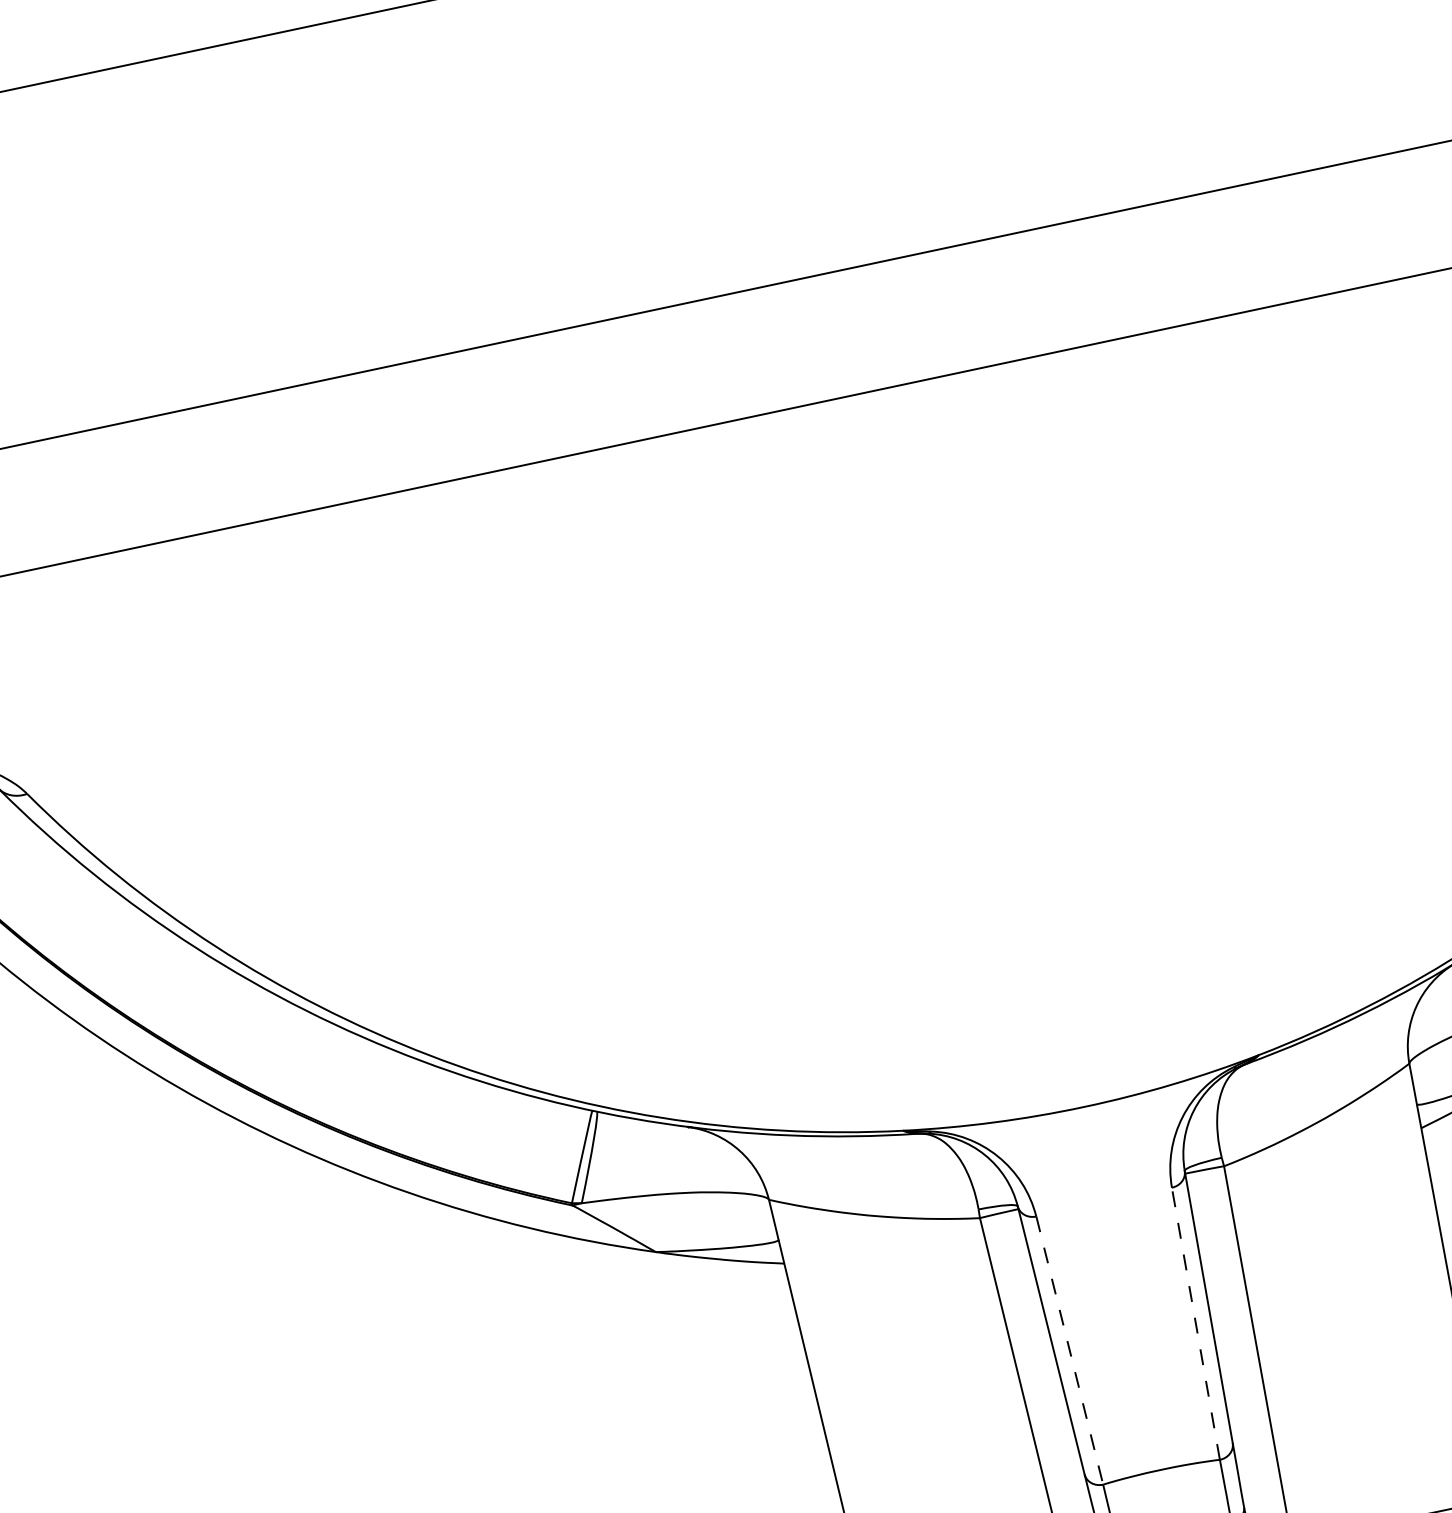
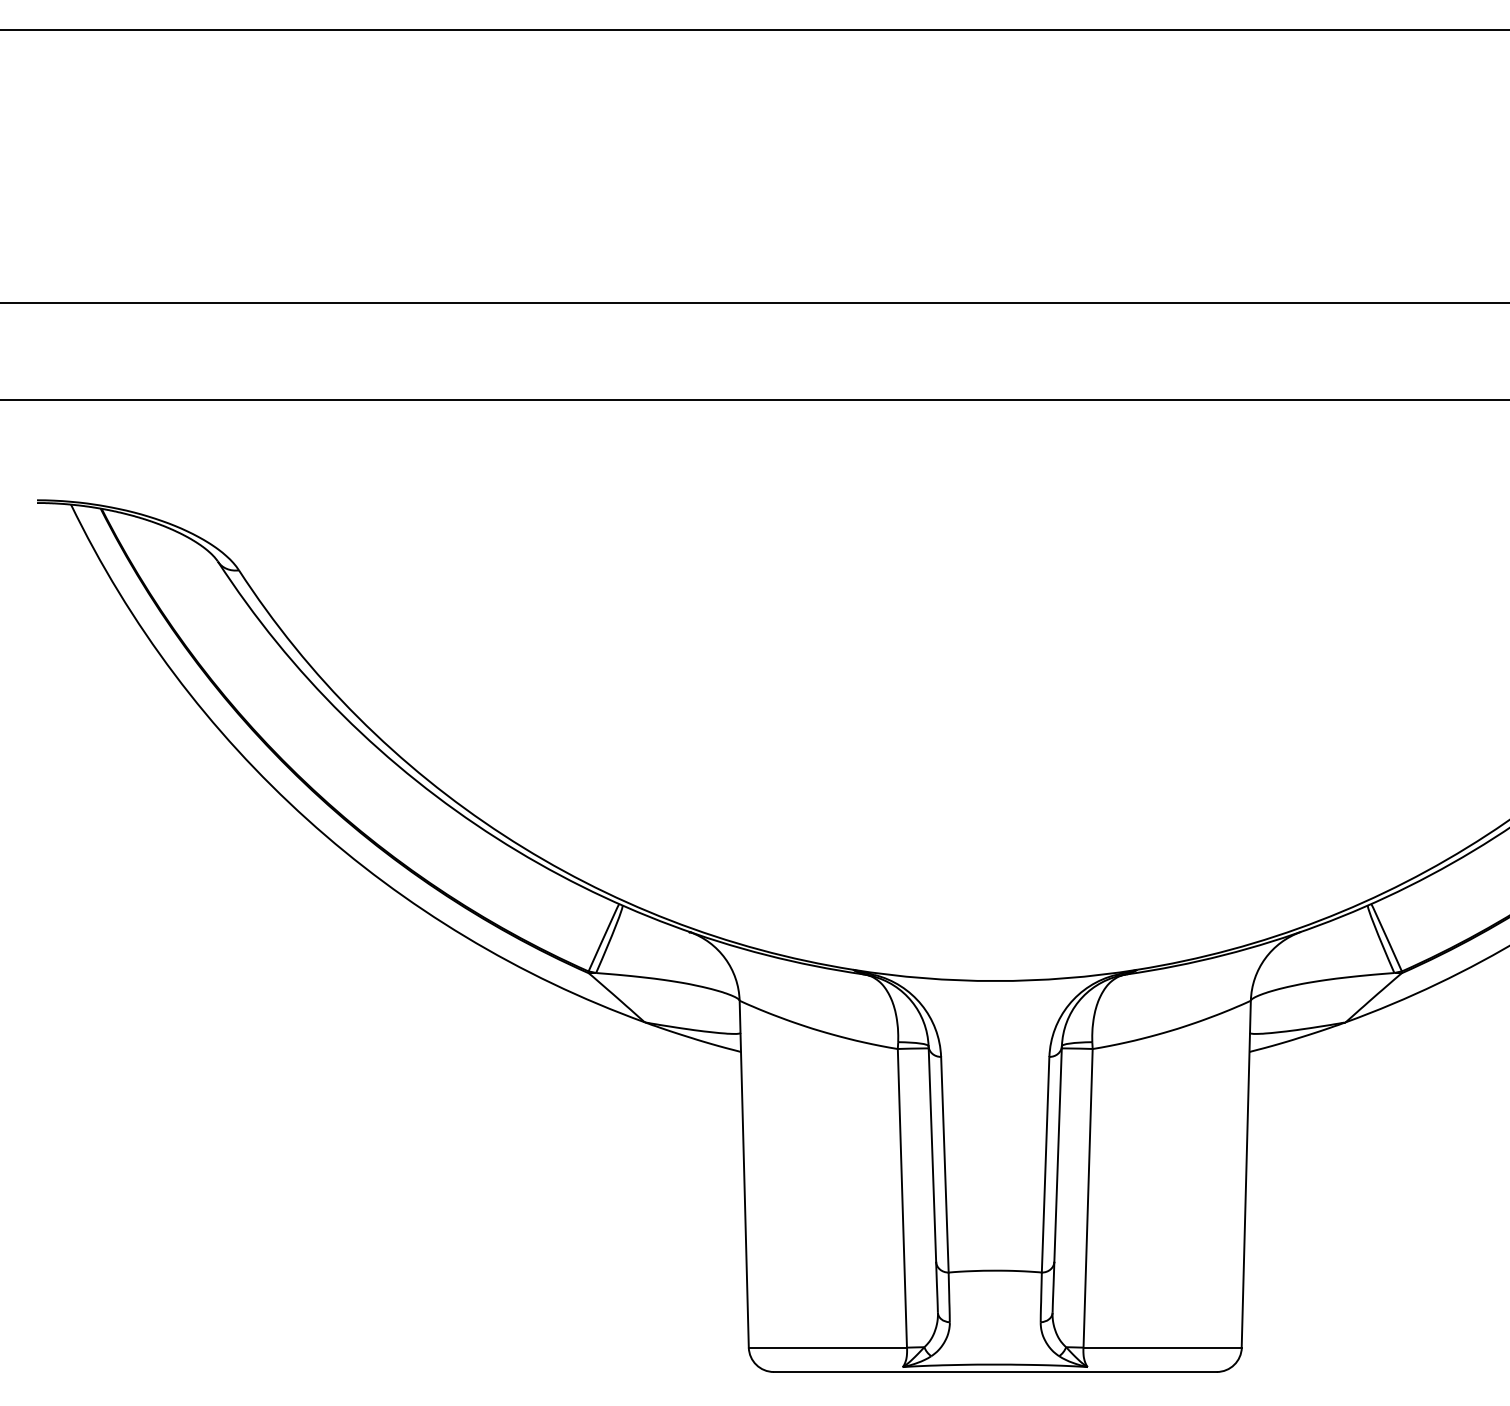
line: (1195, 1323) -> (1045, 1164), dashed -> solid
line: (1069, 1350) -> (944, 1164), dashed -> solid

